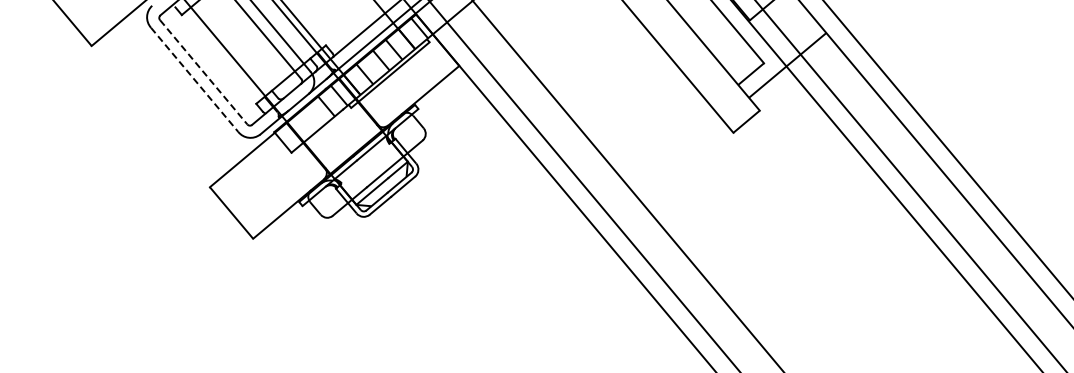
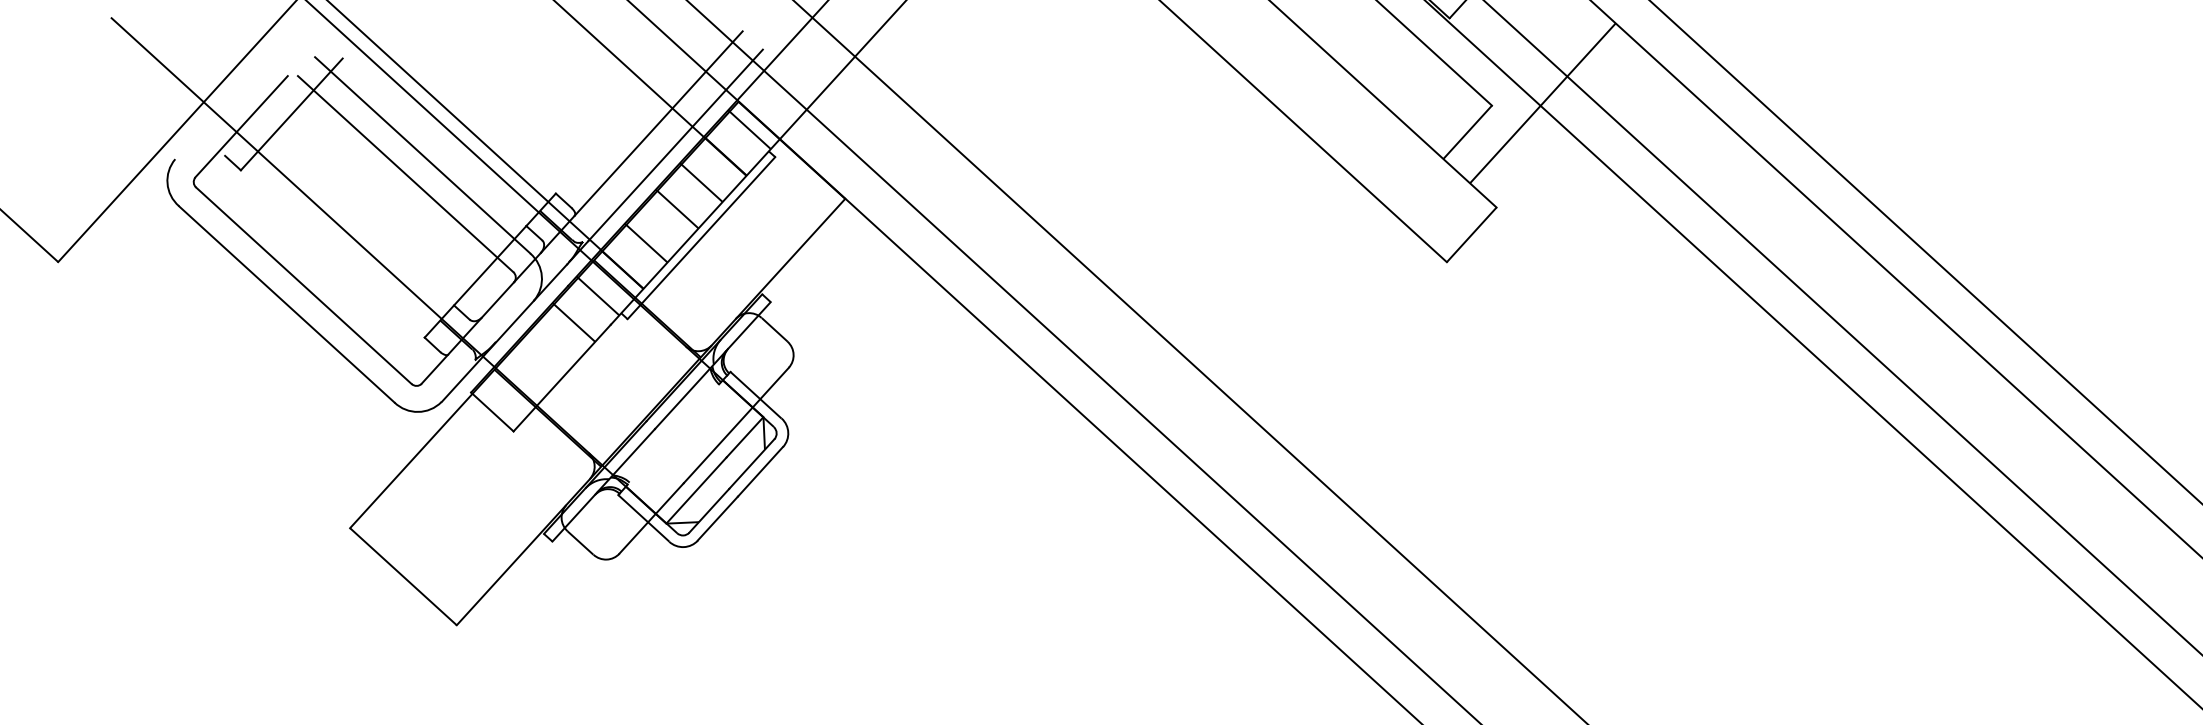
line: (203, 72) -> (303, 286), dashed -> solid
line: (194, 79) -> (286, 303), dashed -> solid

